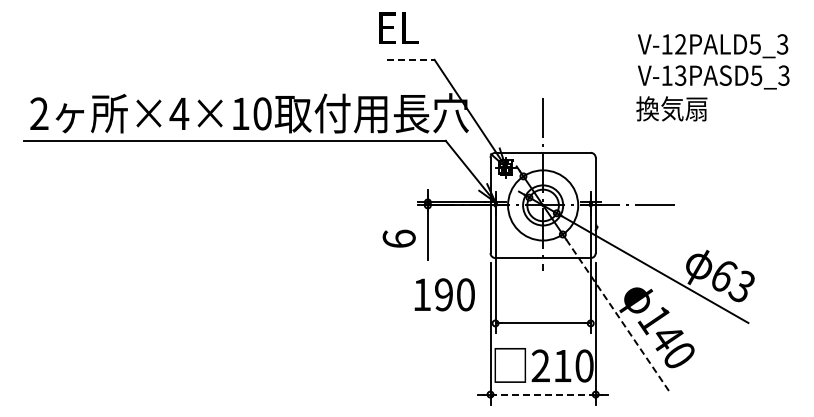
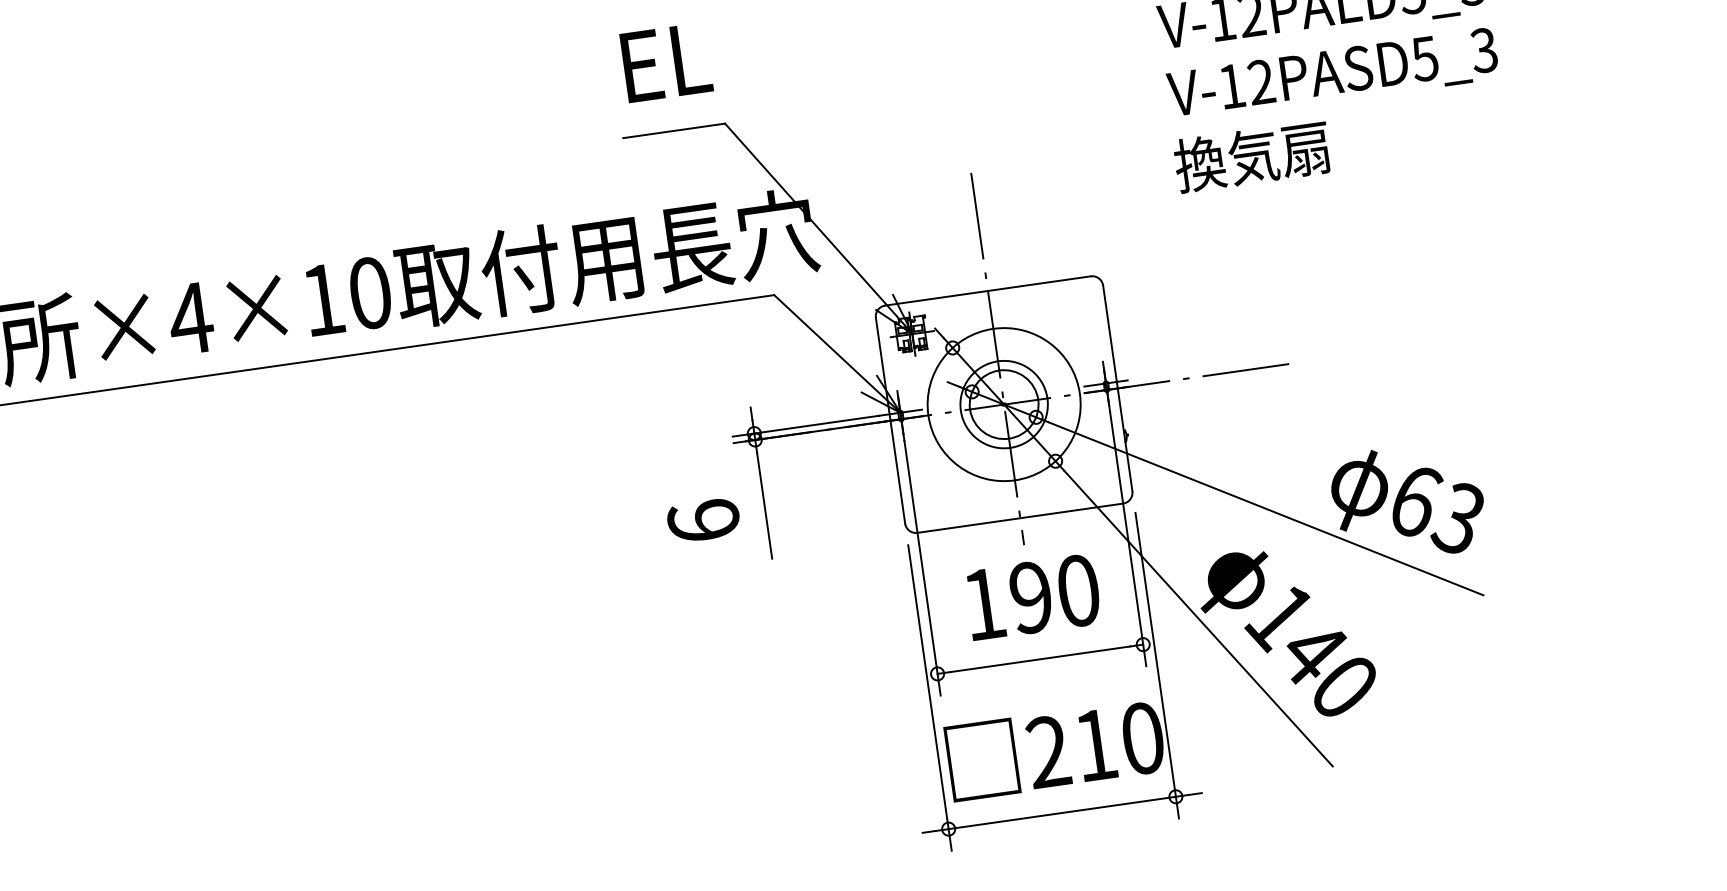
text: (398, 27) -> (665, 60), moved
line: (410, 59) -> (672, 130), dashed -> solid
text: (680, 75) -> (1260, 81), V-13PASD5_3 -> V-12PASD5_3
text: (444, 294) -> (1032, 596), moved
line: (617, 315) -> (1198, 619), dashed -> solid
line: (543, 394) -> (1063, 812), dashed -> solid

